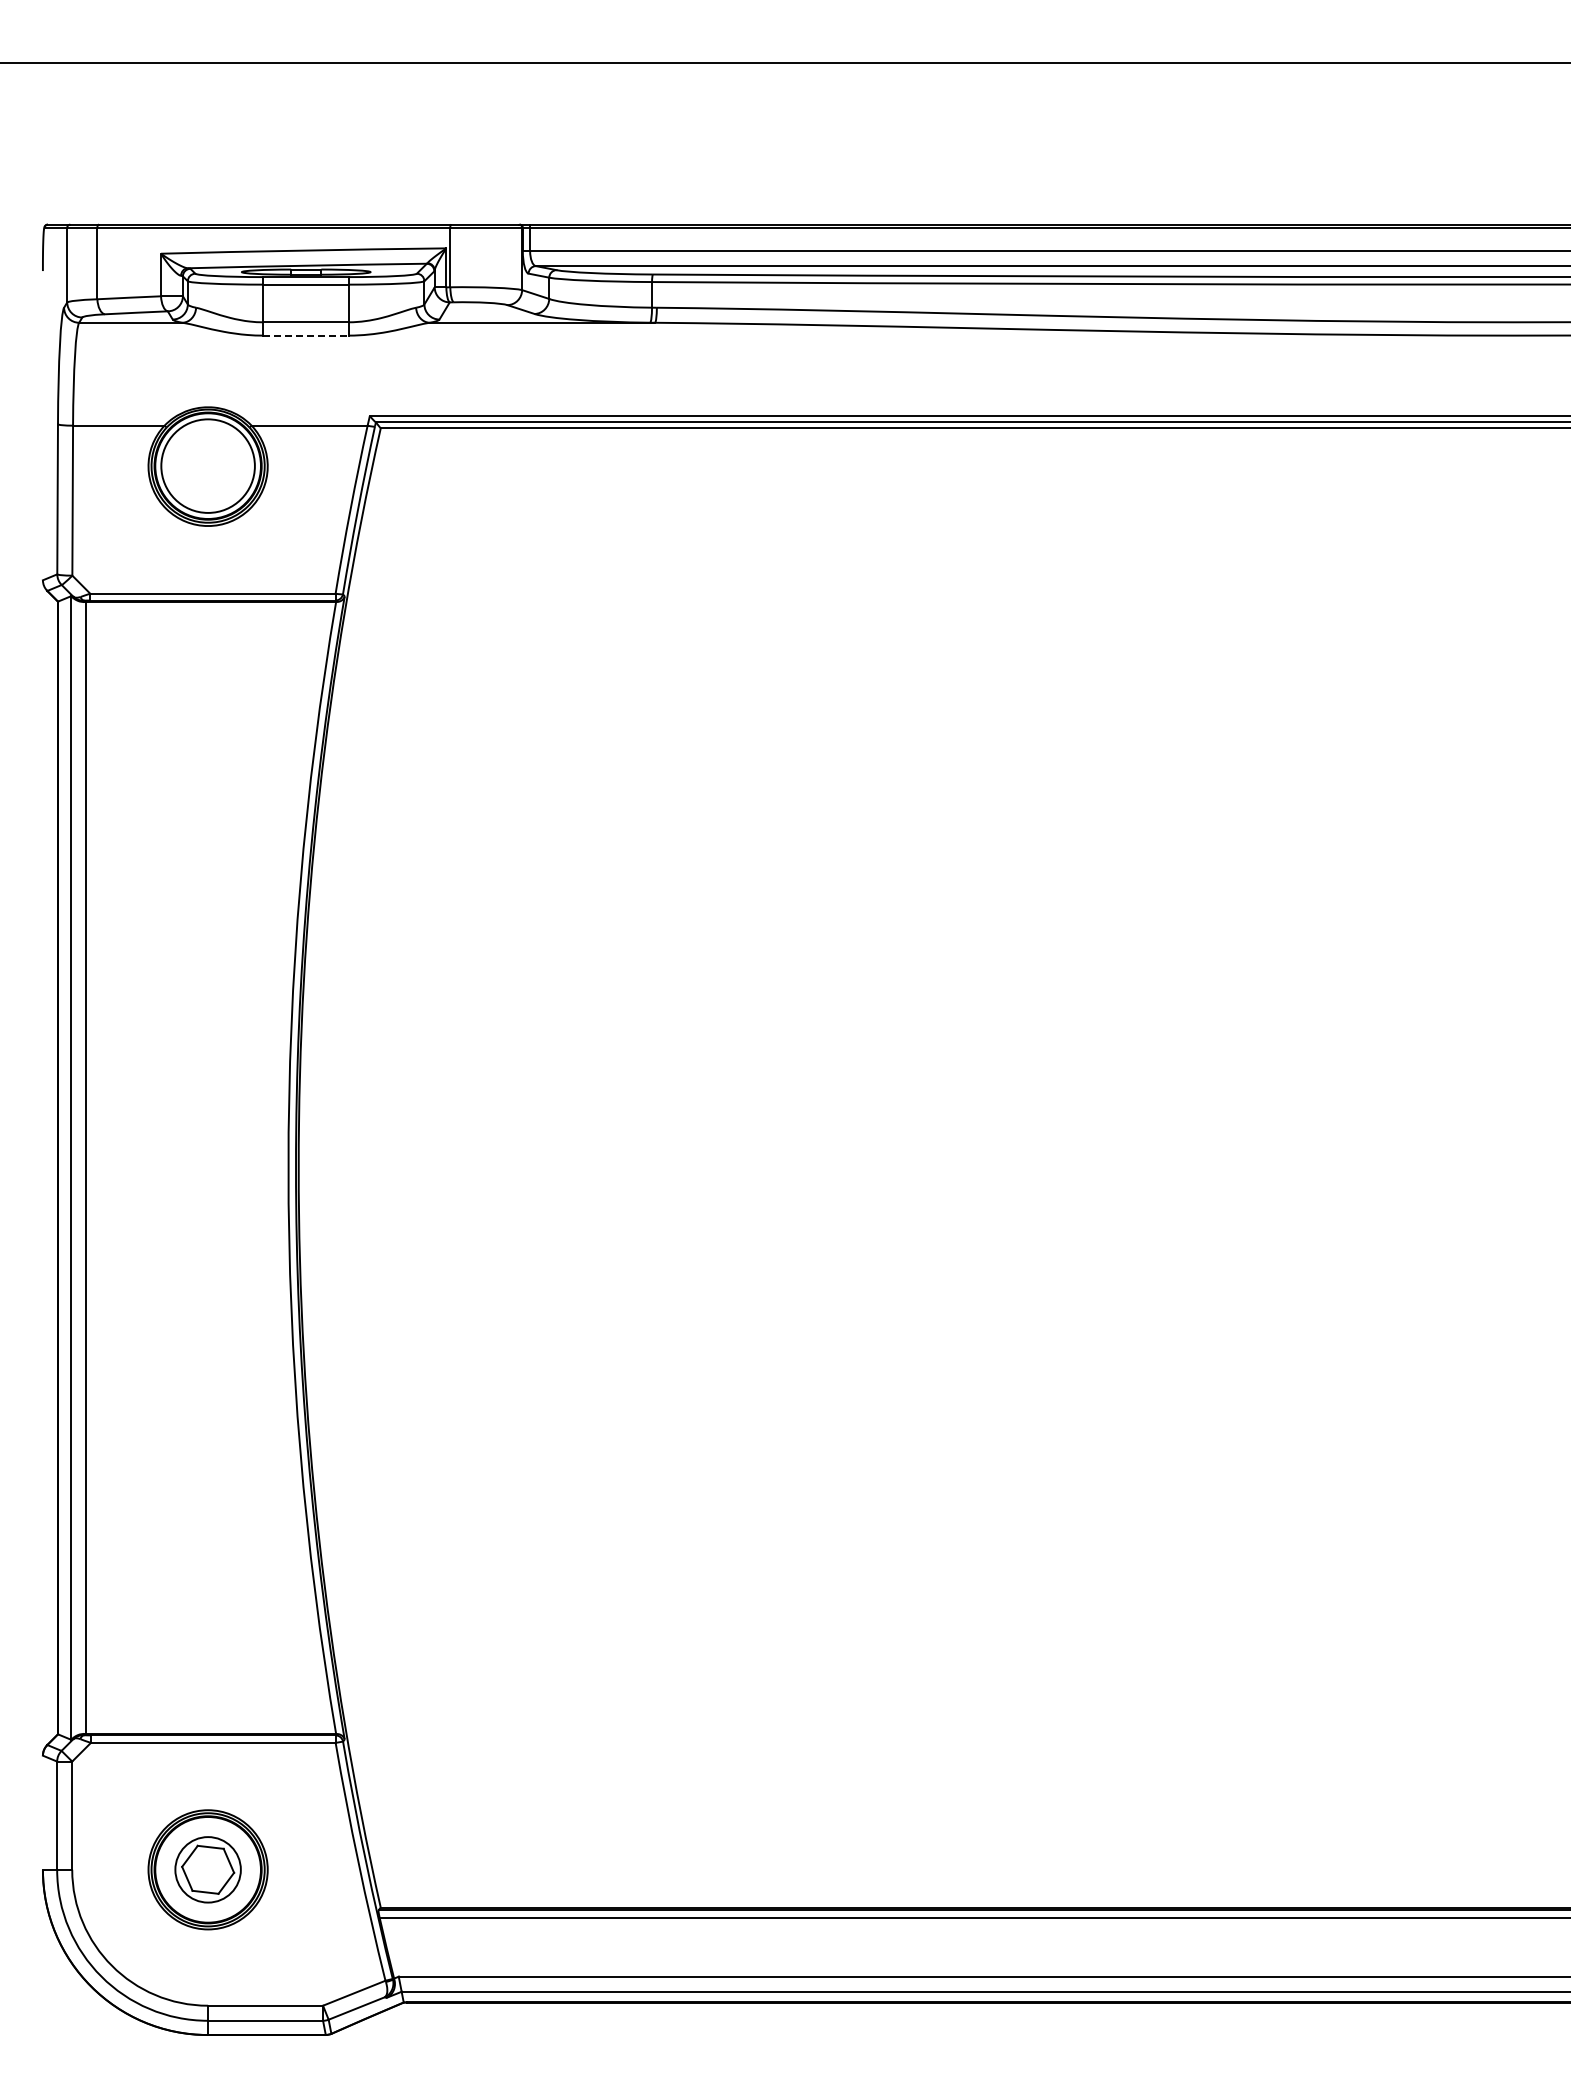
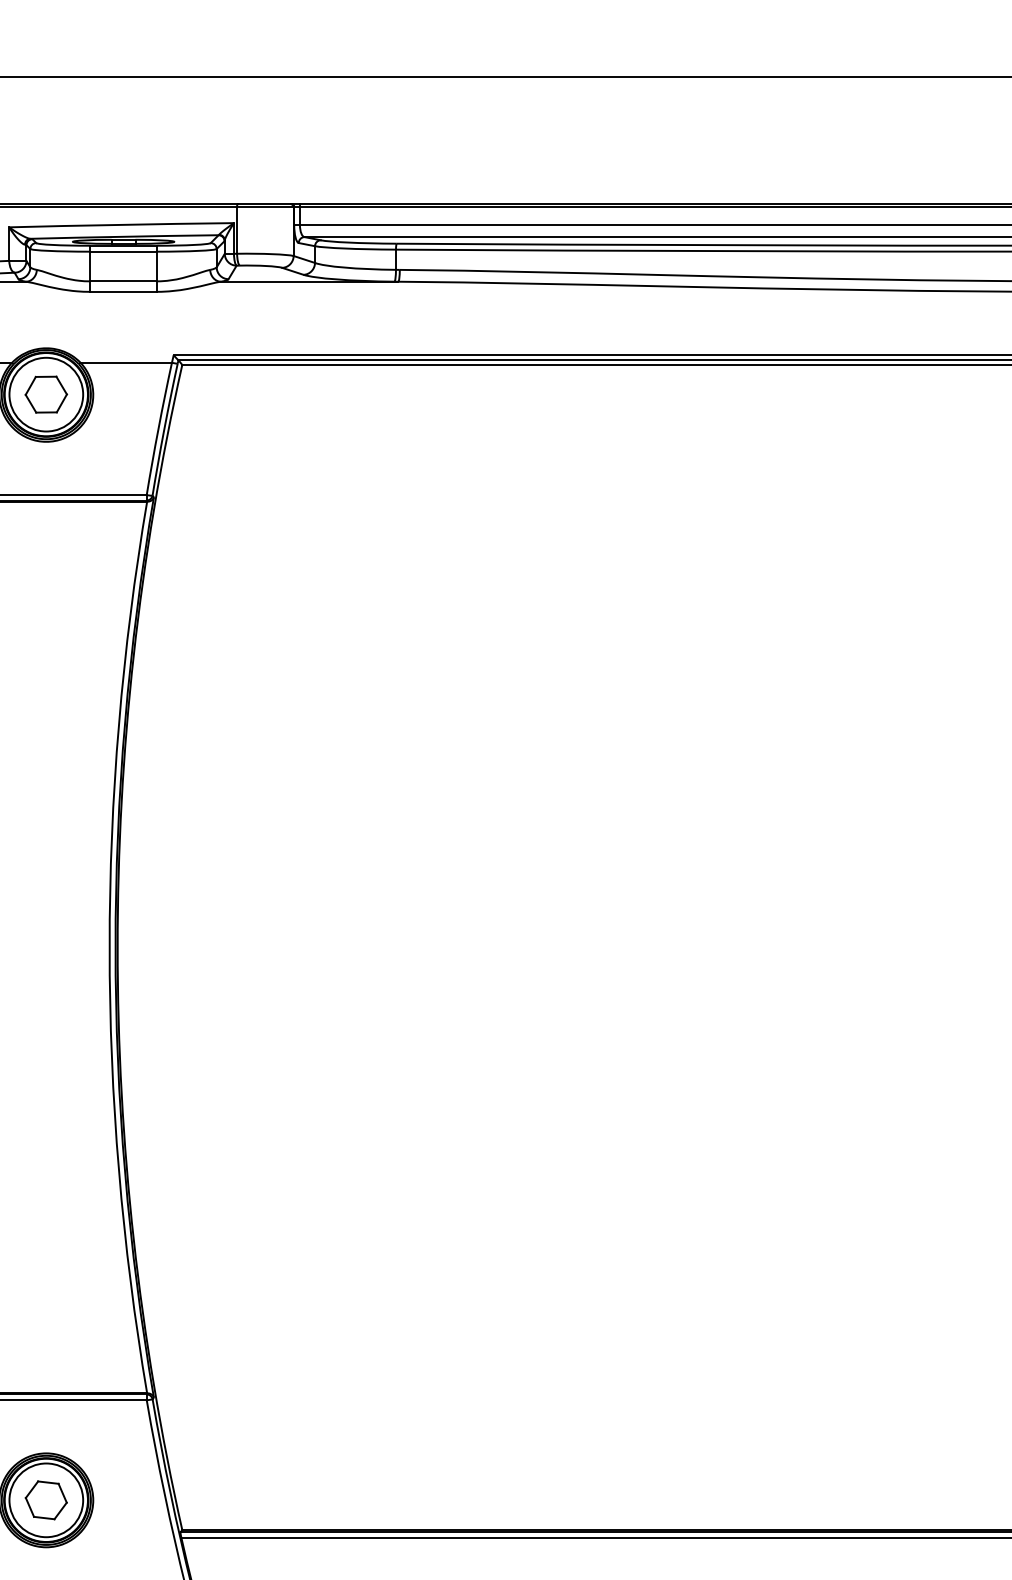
line: (306, 335) -> (123, 291), dashed -> solid
part: (207, 465) -> (45, 394), added
circle: (207, 1869) -> (45, 1500), size x1.43

